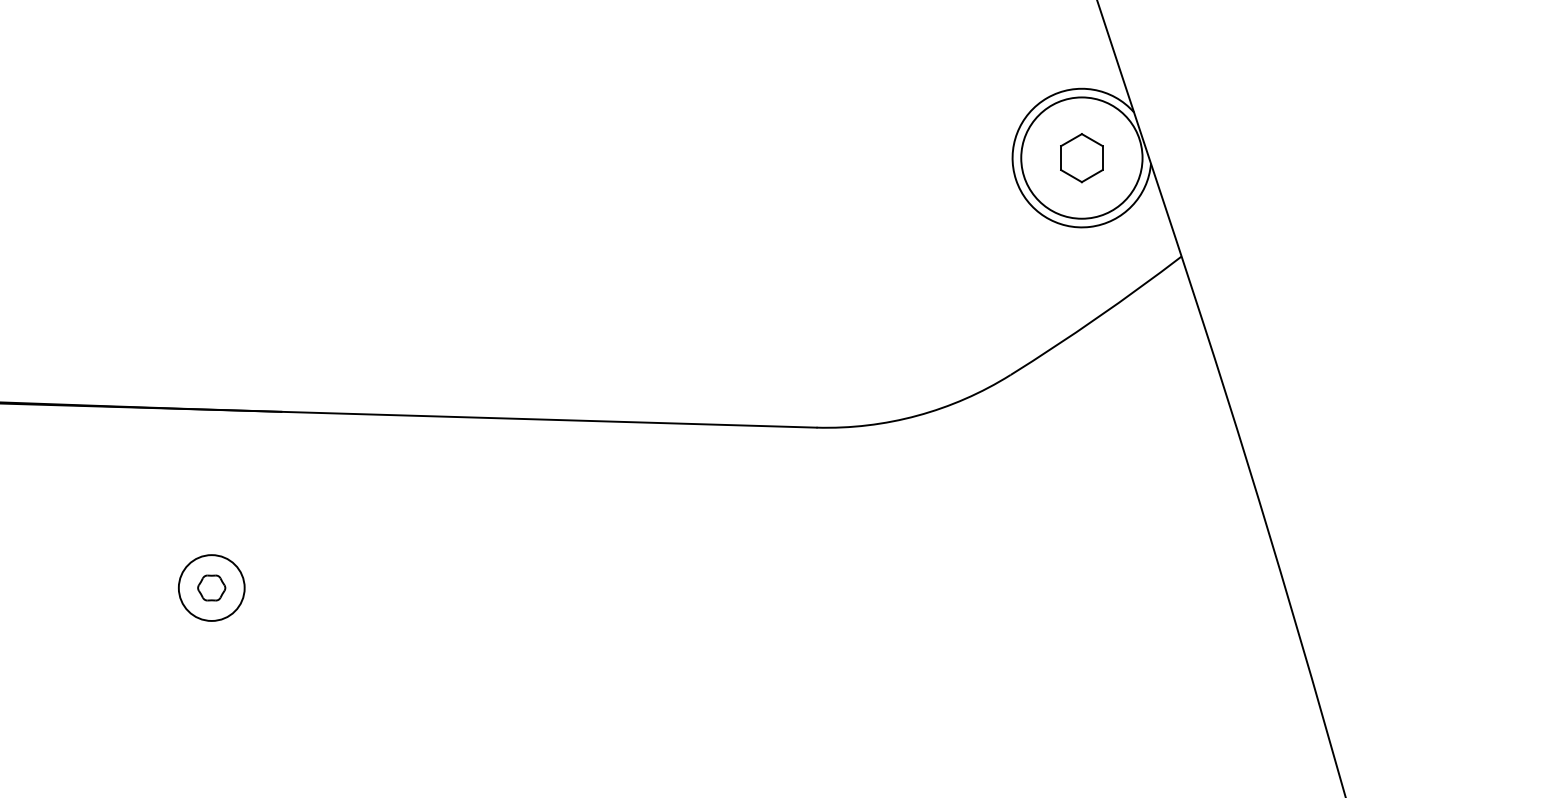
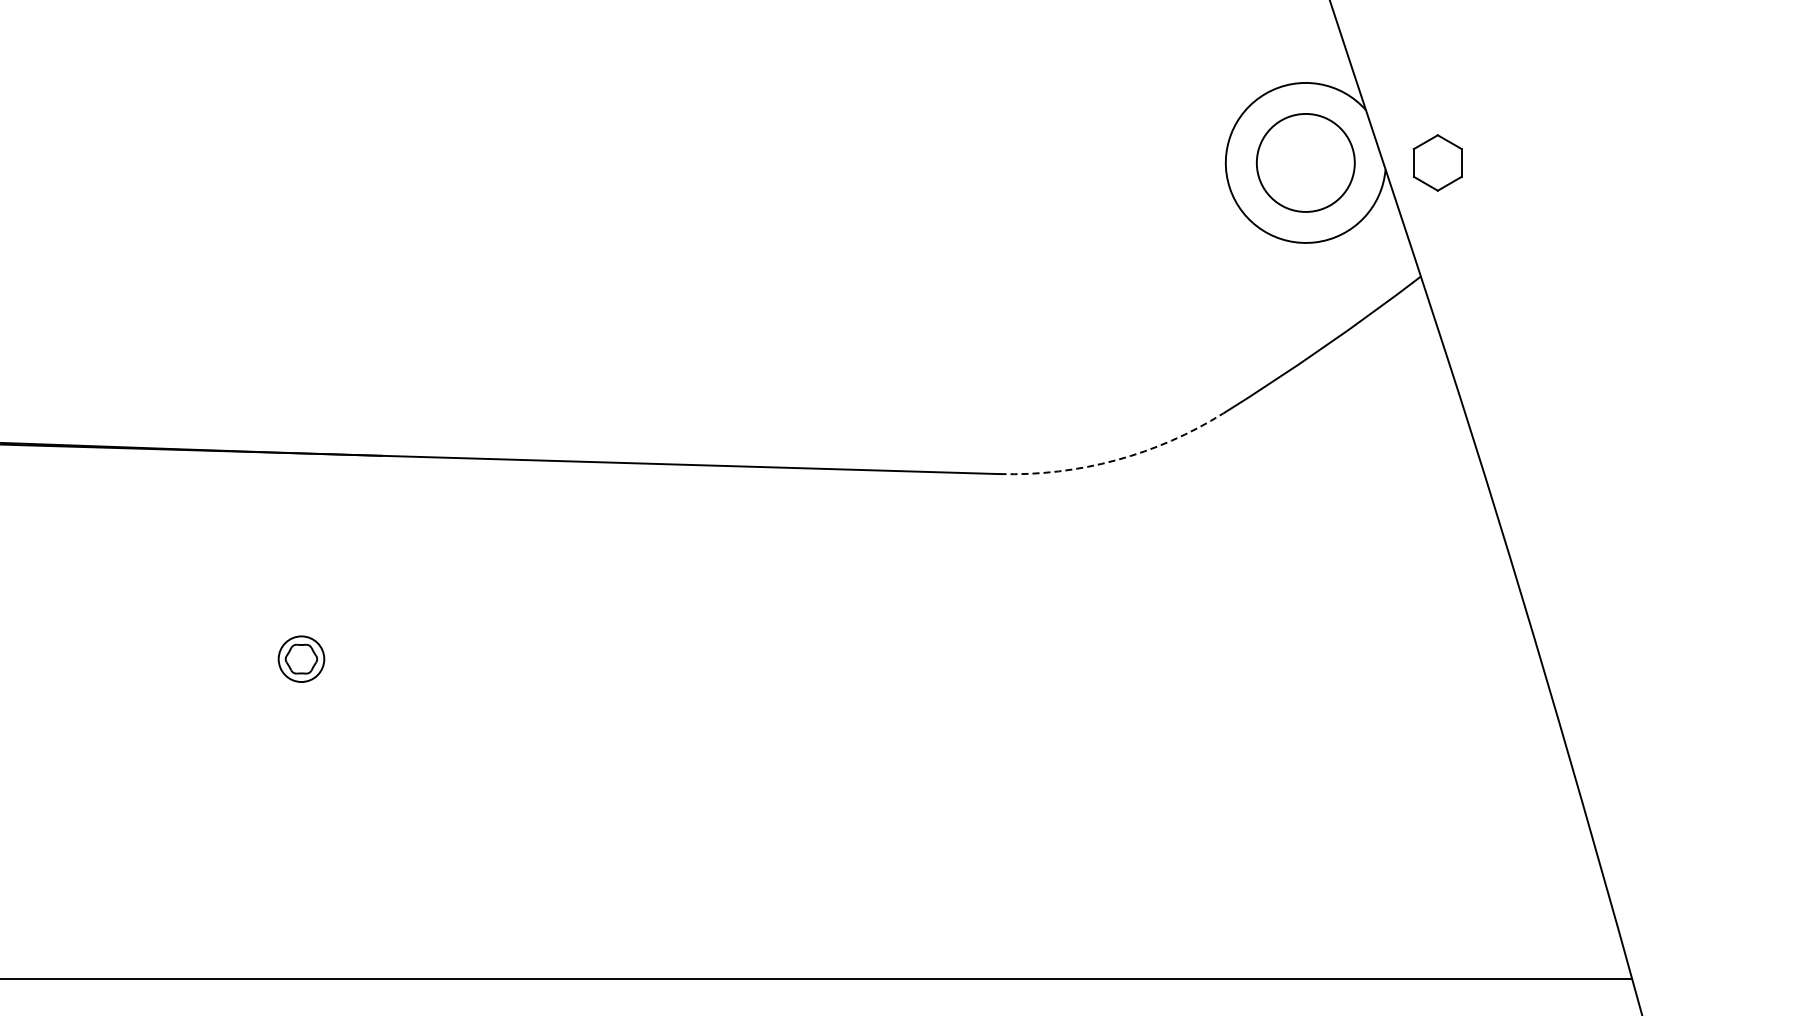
circle: (1081, 157) -> (1305, 162), size x0.7
part: (1081, 157) -> (1437, 162), moved
arc: (917, 415) -> (1116, 460), solid -> dashed
circle: (211, 588) -> (301, 659), size x0.6

